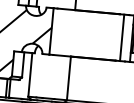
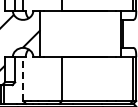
line: (122, 37) -> (111, 33), removed
line: (30, 75) -> (23, 79), solid -> dashed

